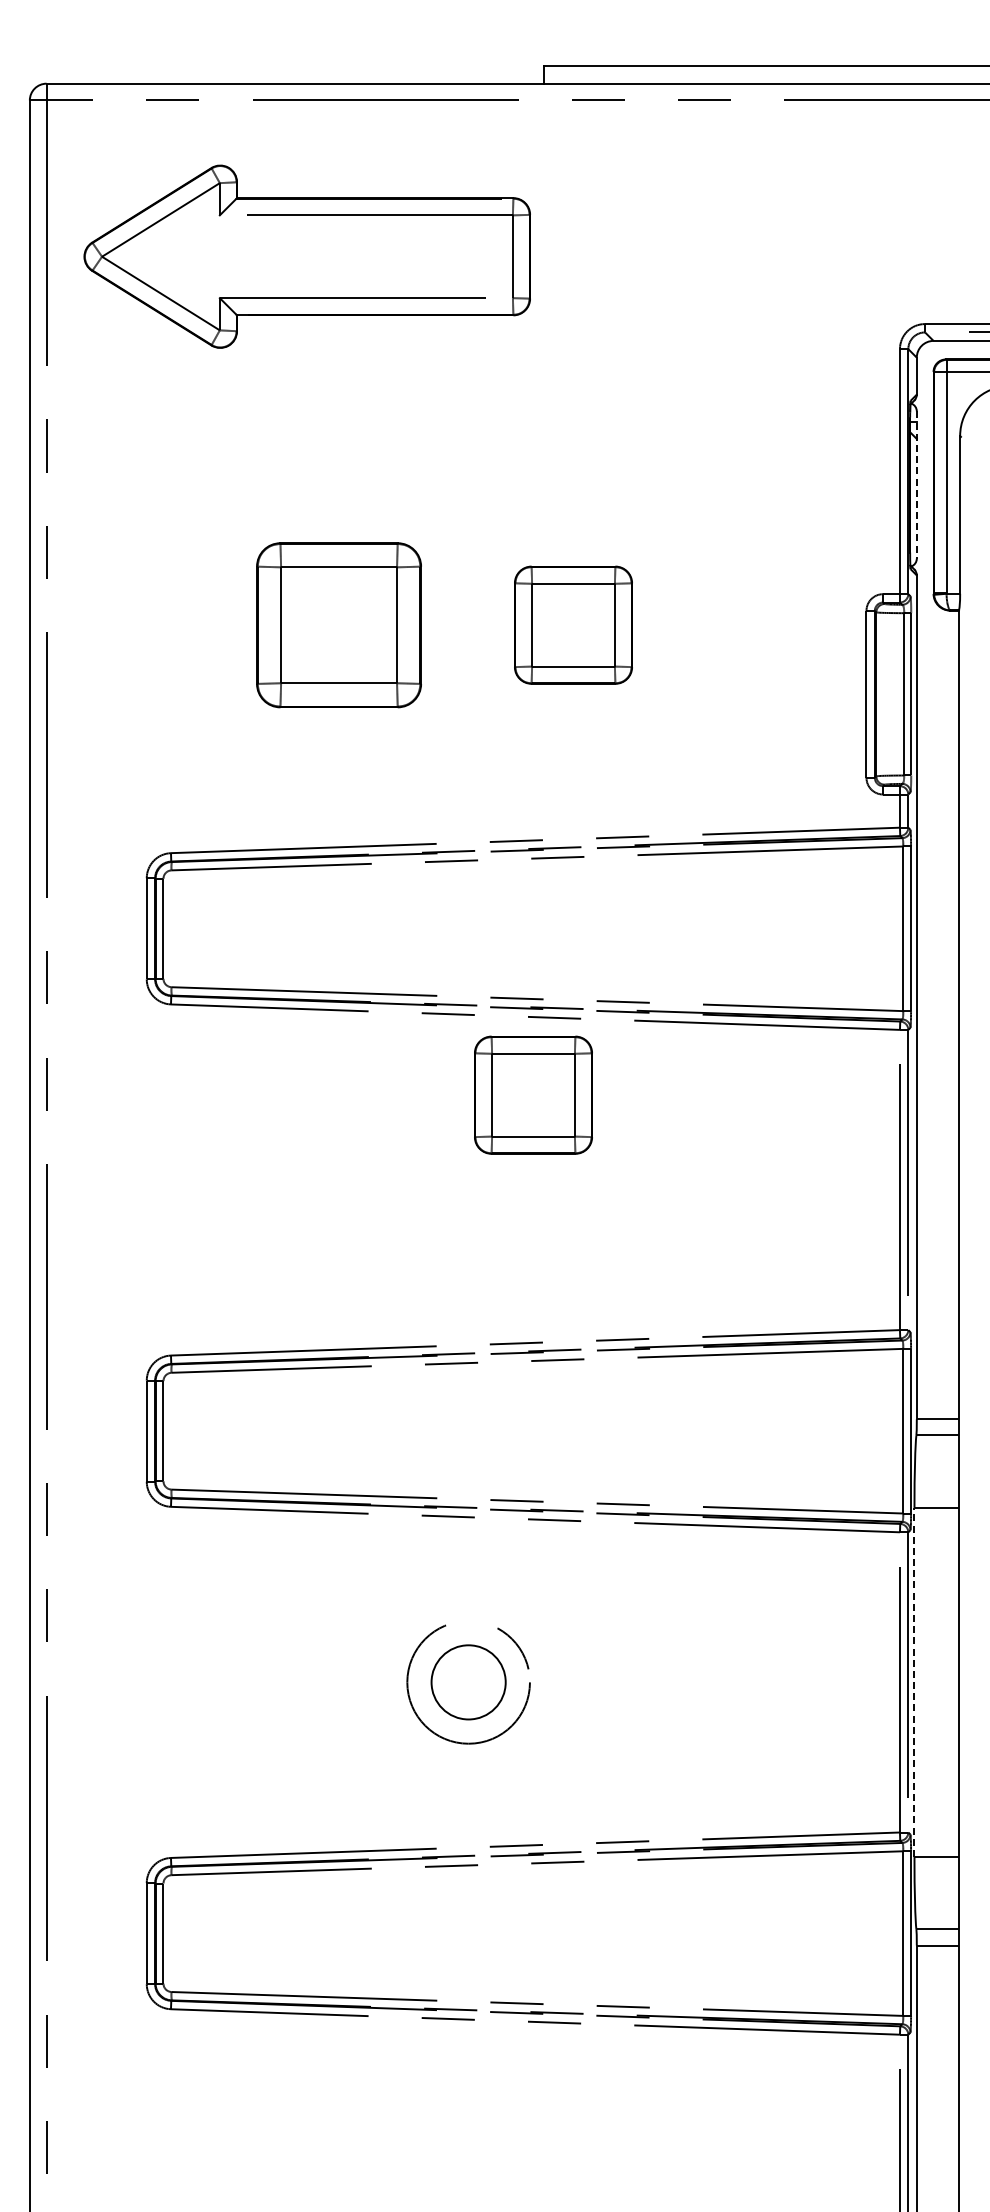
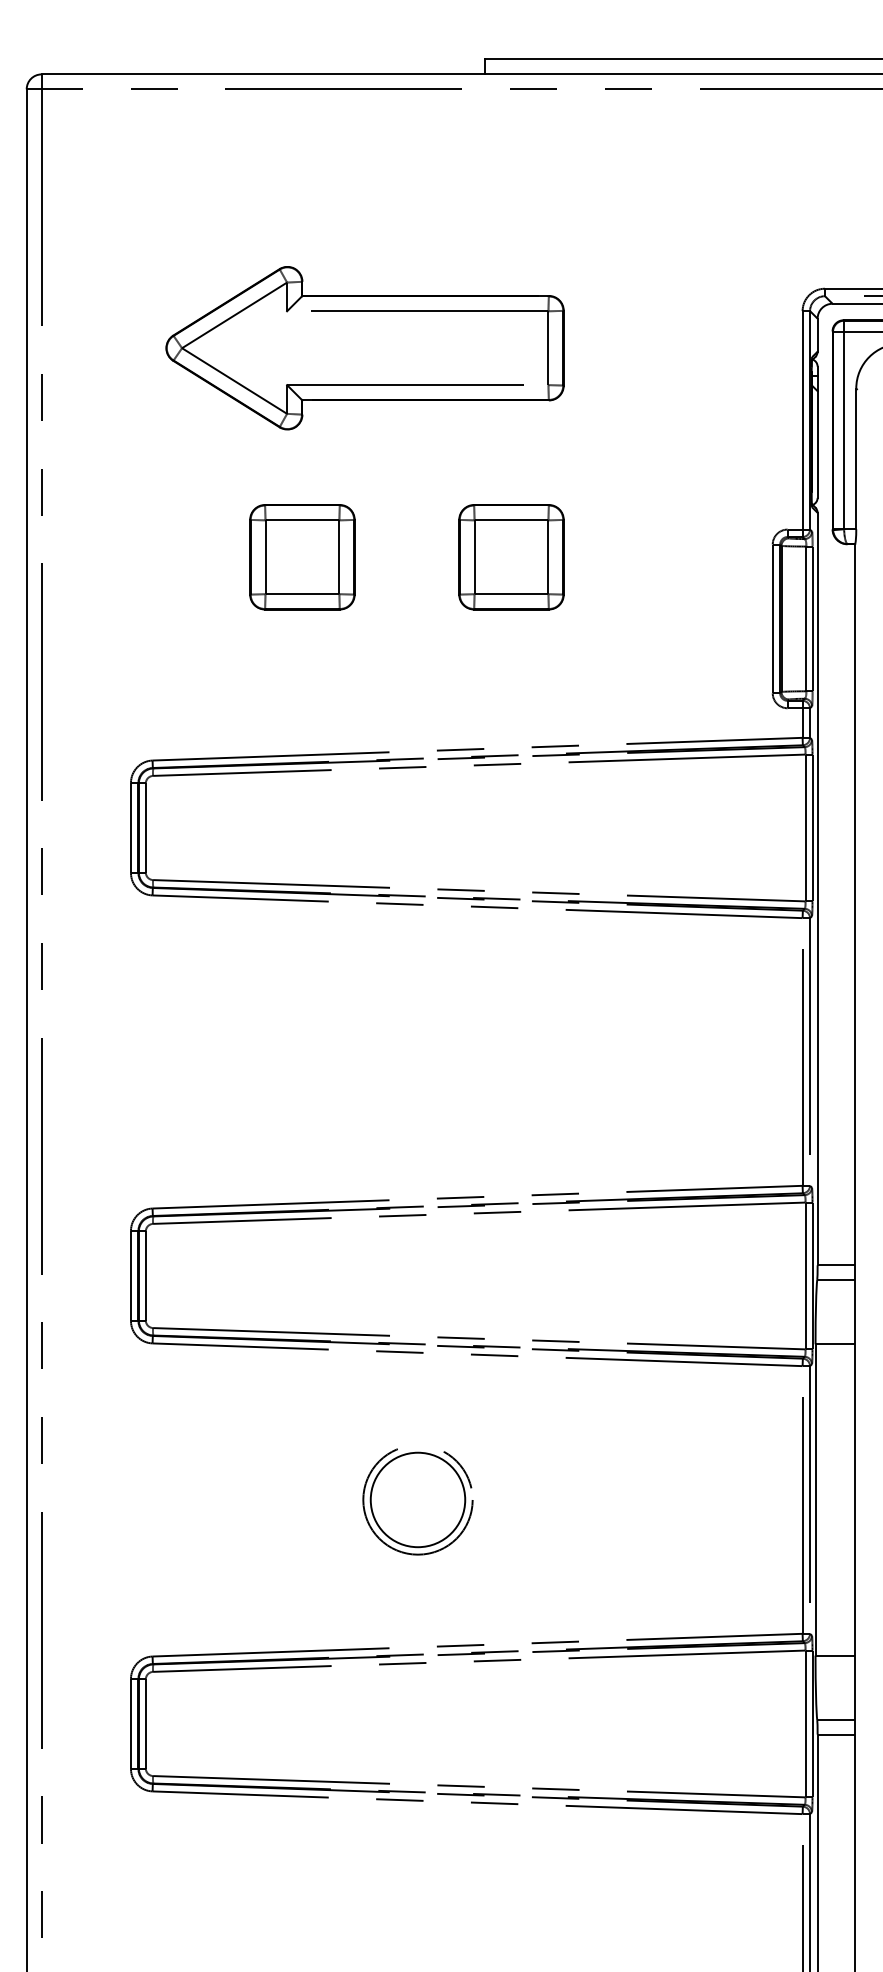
part: (306, 256) -> (364, 347), moved
line: (916, 485) -> (817, 432), dashed -> solid
part: (338, 624) -> (301, 556), size x0.71
part: (533, 1094) -> (475, 975), removed
circle: (468, 1682) -> (417, 1500), size x1.43
line: (914, 1682) -> (815, 1500), dashed -> solid

